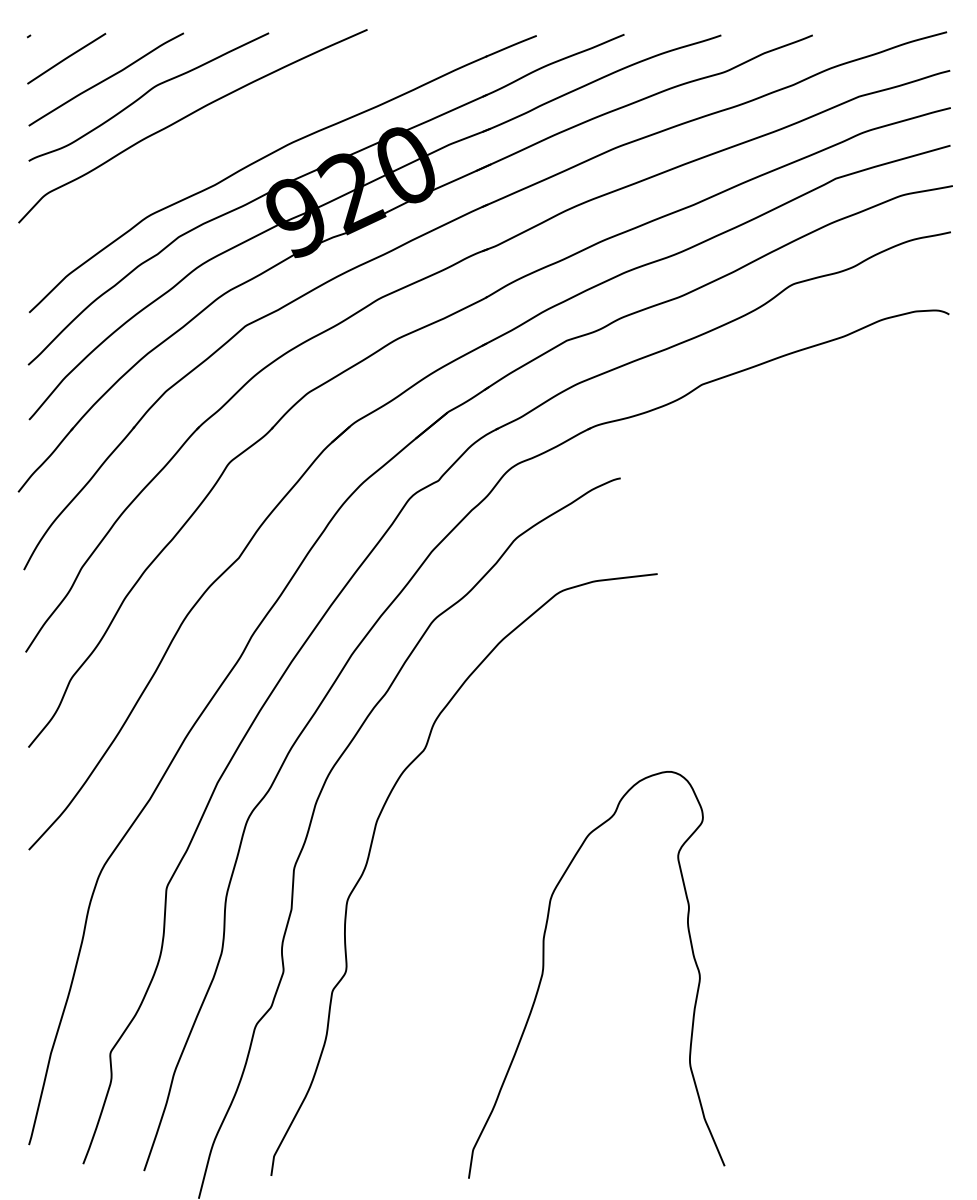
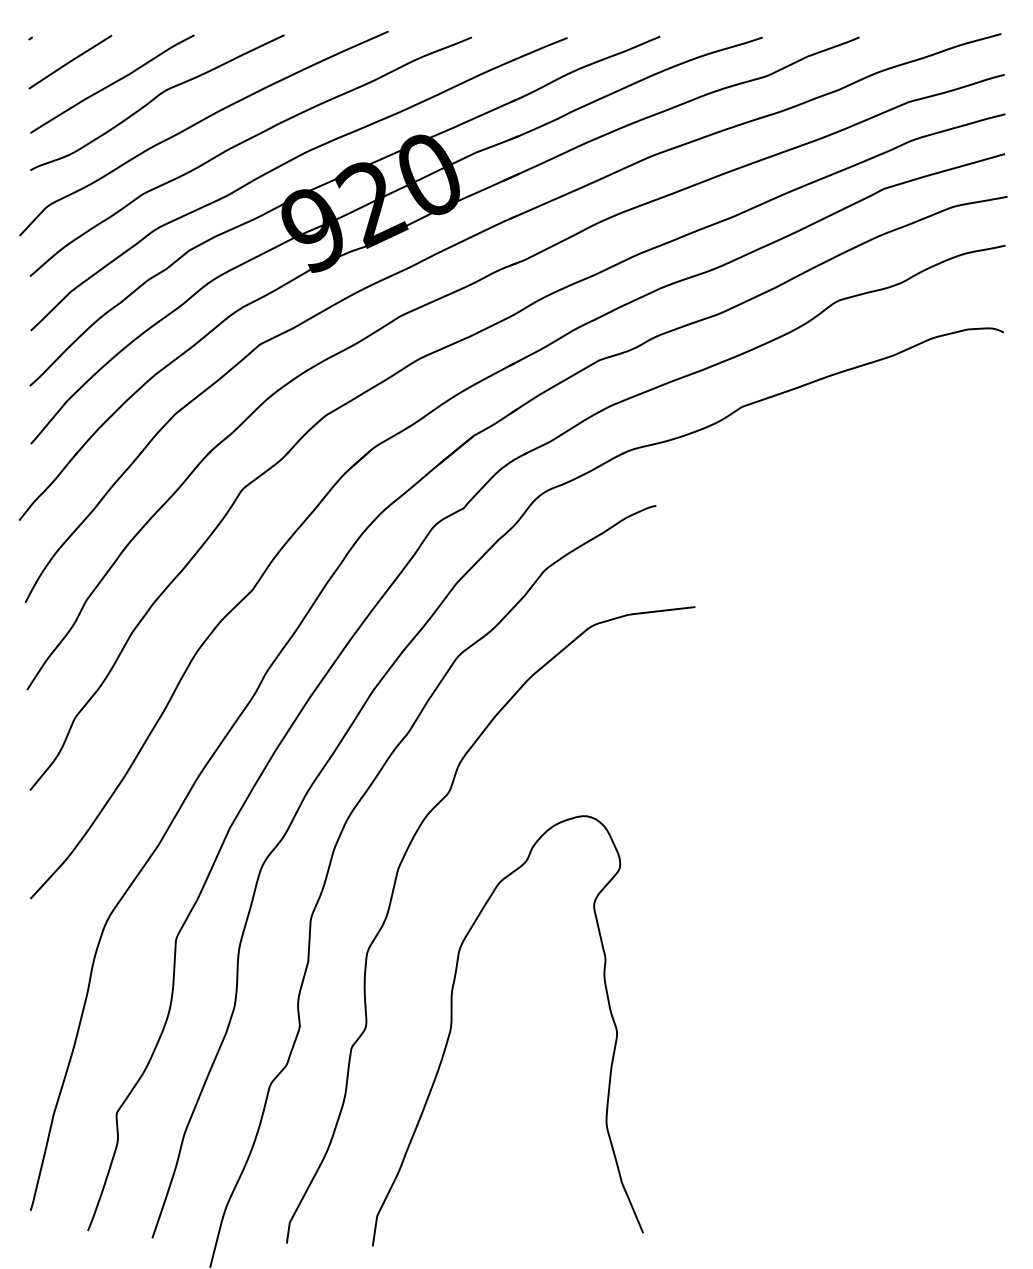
curve: (231, 134) -> (244, 142), added
curve: (544, 969) -> (452, 1025), moved

